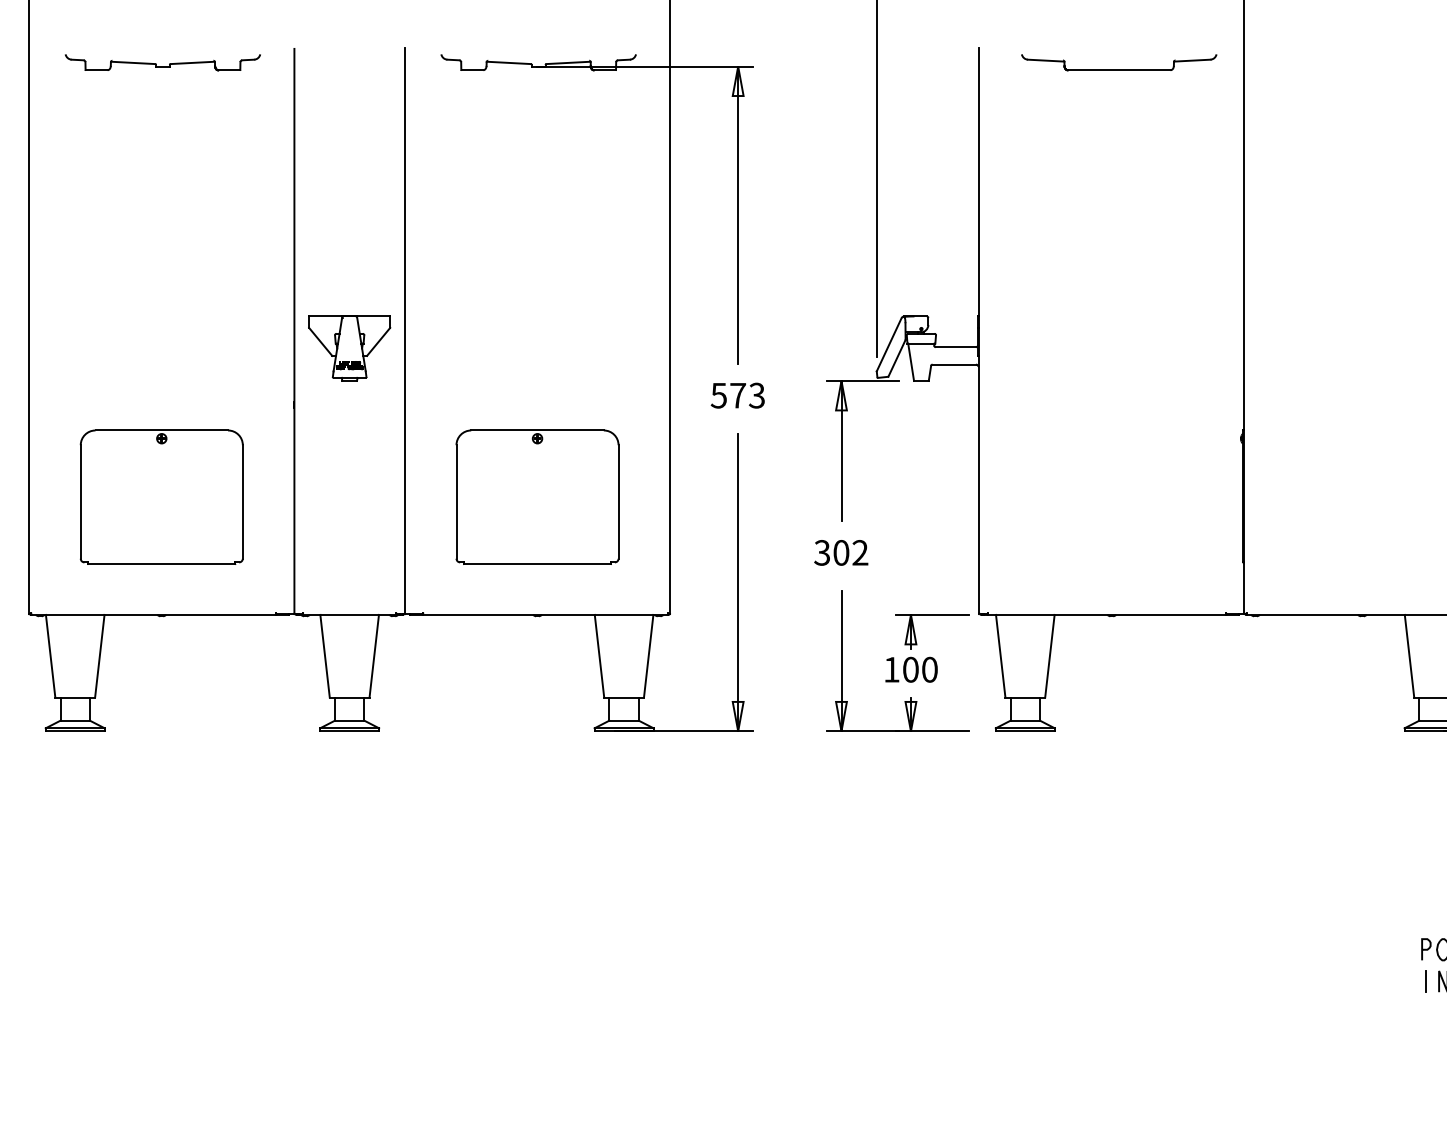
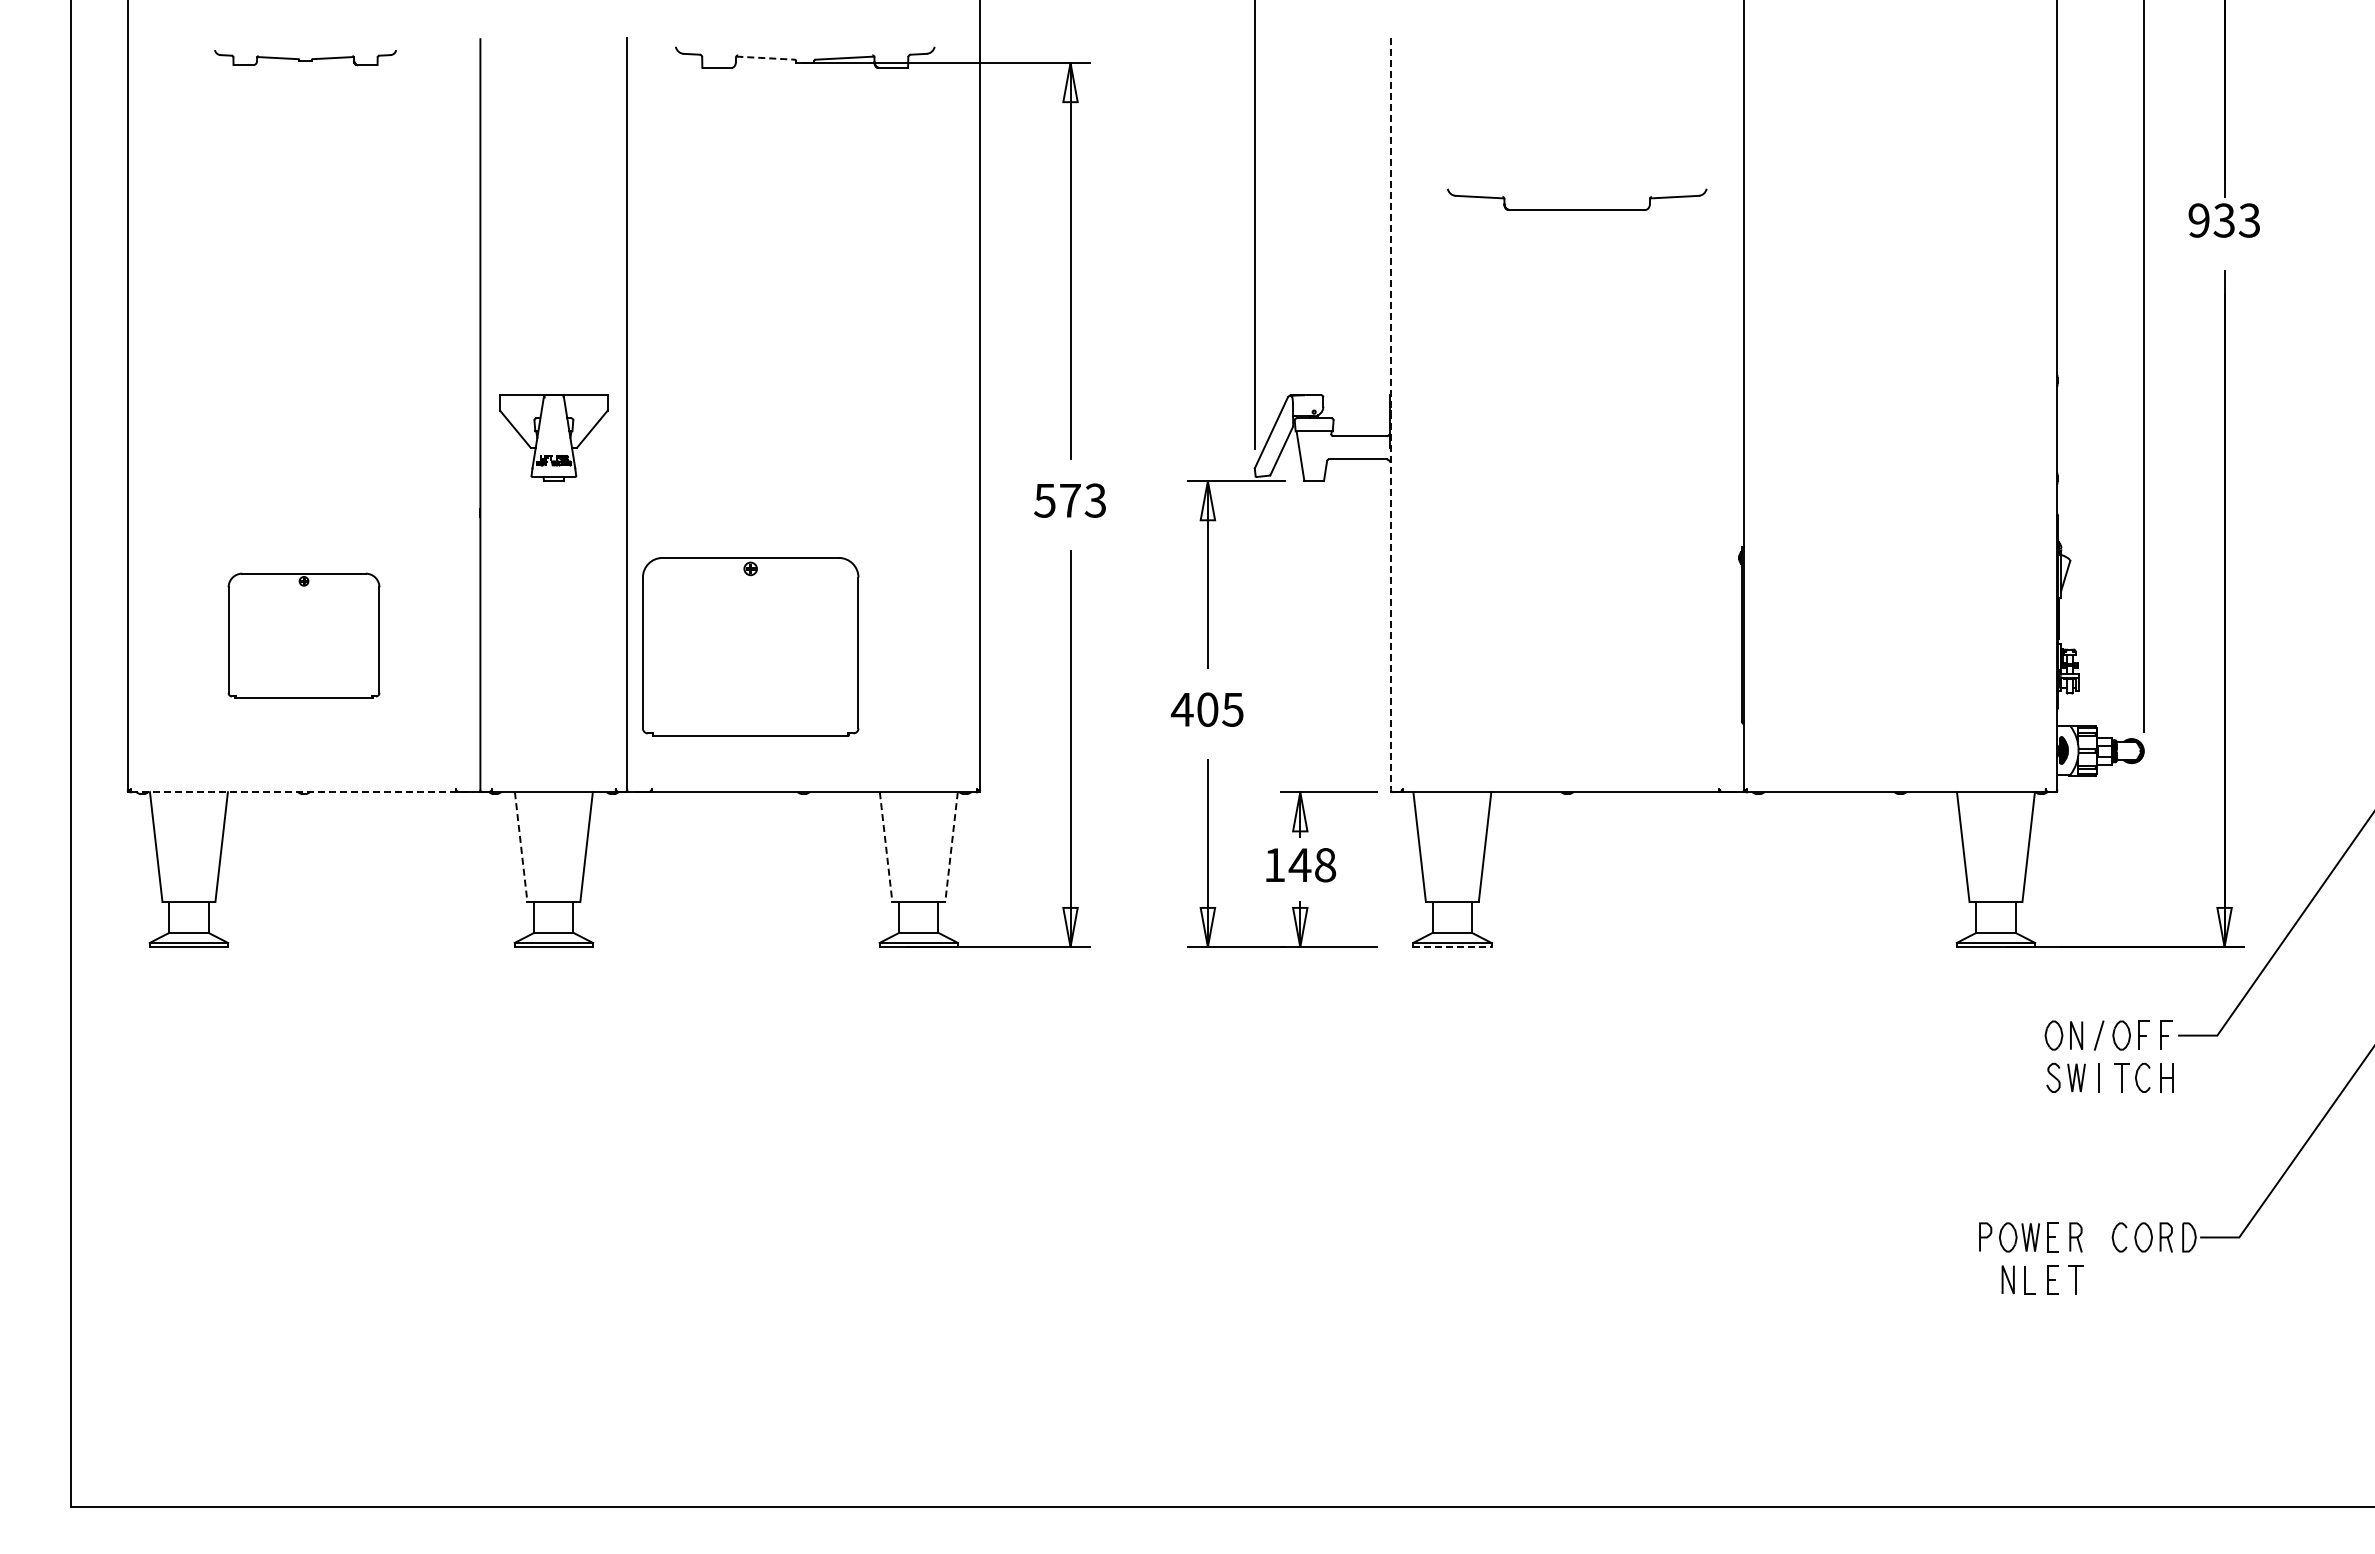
part: (162, 62) -> (305, 57), size x0.7
line: (509, 63) -> (766, 58), solid -> dashed
part: (1119, 69) -> (1577, 209), moved
line: (979, 330) -> (1391, 414), solid -> dashed
part: (161, 497) -> (303, 635), size x0.7
part: (537, 497) -> (750, 646), moved
text: (840, 552) -> (1206, 709), 302 -> 405
line: (160, 615) -> (302, 792), solid -> dashed
line: (325, 656) -> (521, 847), solid -> dashed
line: (599, 656) -> (886, 847), solid -> dashed
line: (648, 656) -> (951, 847), solid -> dashed
text: (920, 670) -> (1312, 865), 100 -> 148
line: (1025, 731) -> (1452, 947), solid -> dashed
line: (1426, 981) -> (1985, 1279), removed

